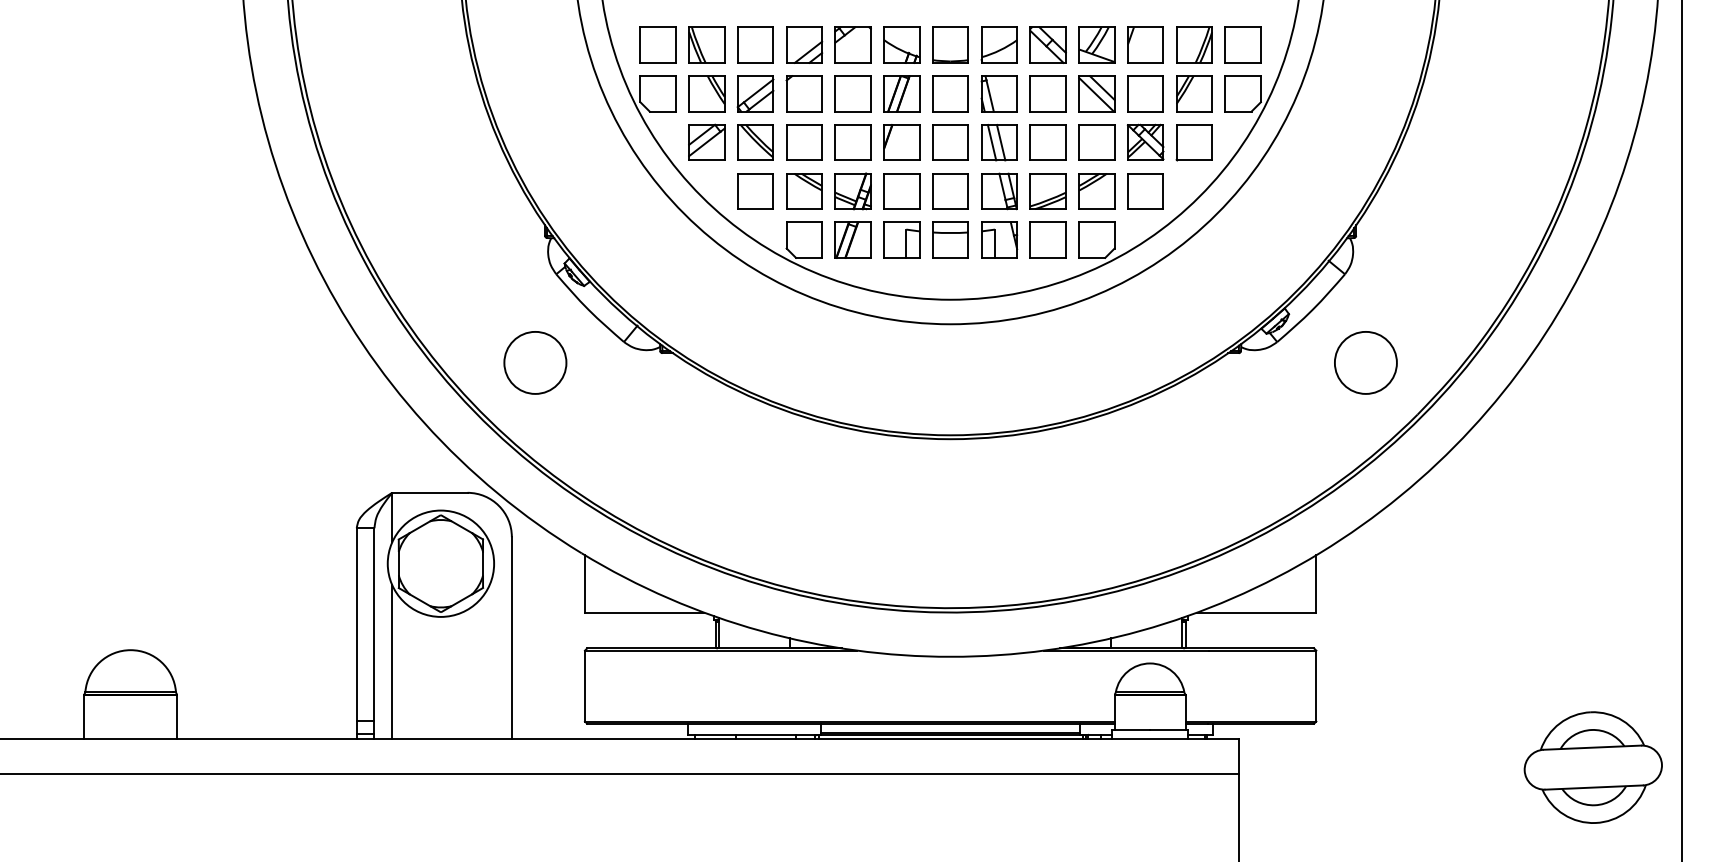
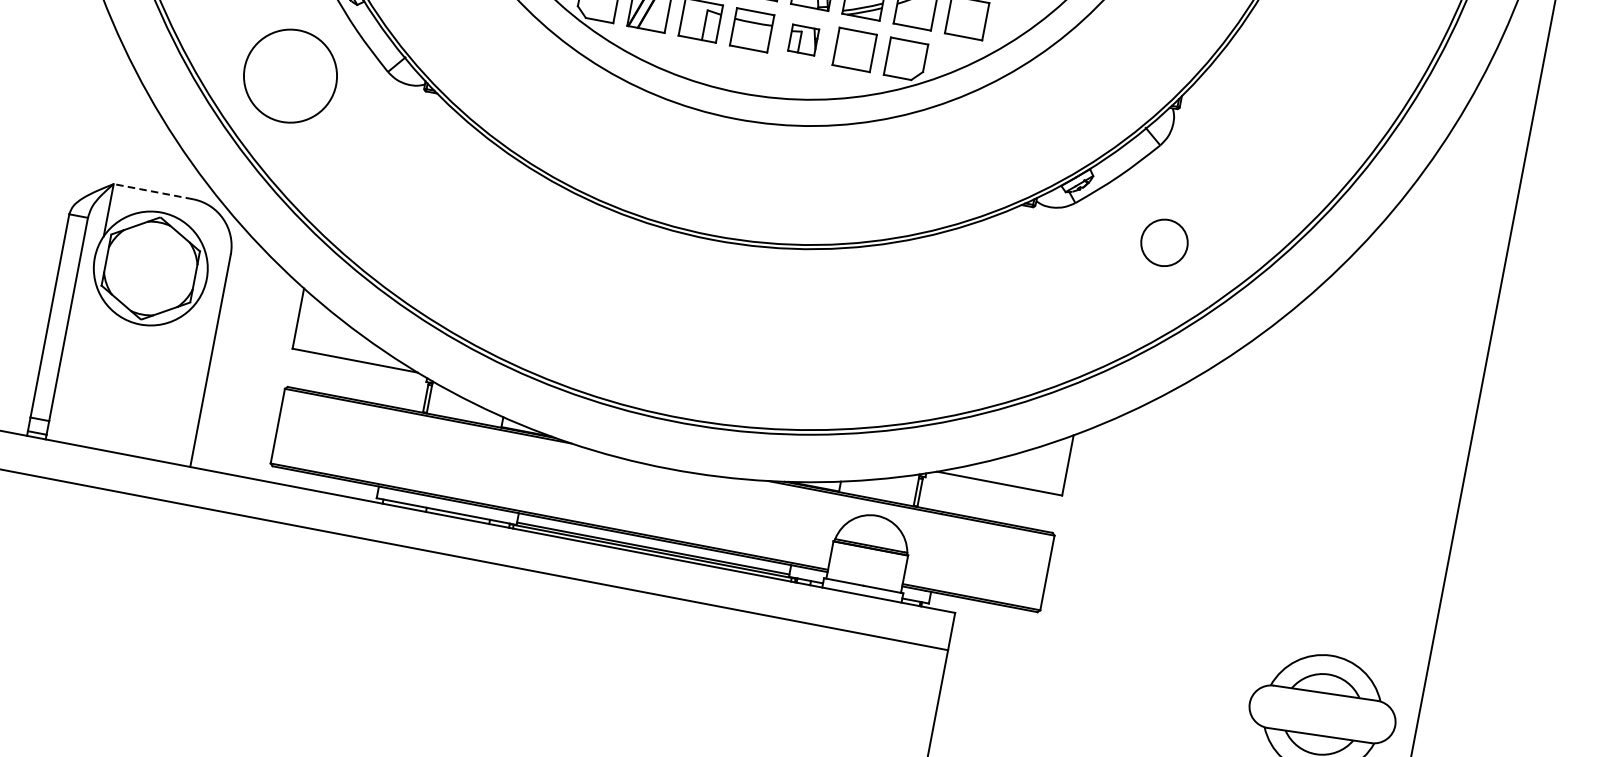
part: (999, 239) -> (803, 39), size x0.7
circle: (535, 362) -> (290, 75), size x1.4
circle: (1365, 362) -> (1164, 242), size x0.7
line: (429, 492) -> (153, 191), solid -> dashed
line: (392, 661) -> (80, 361), removed

